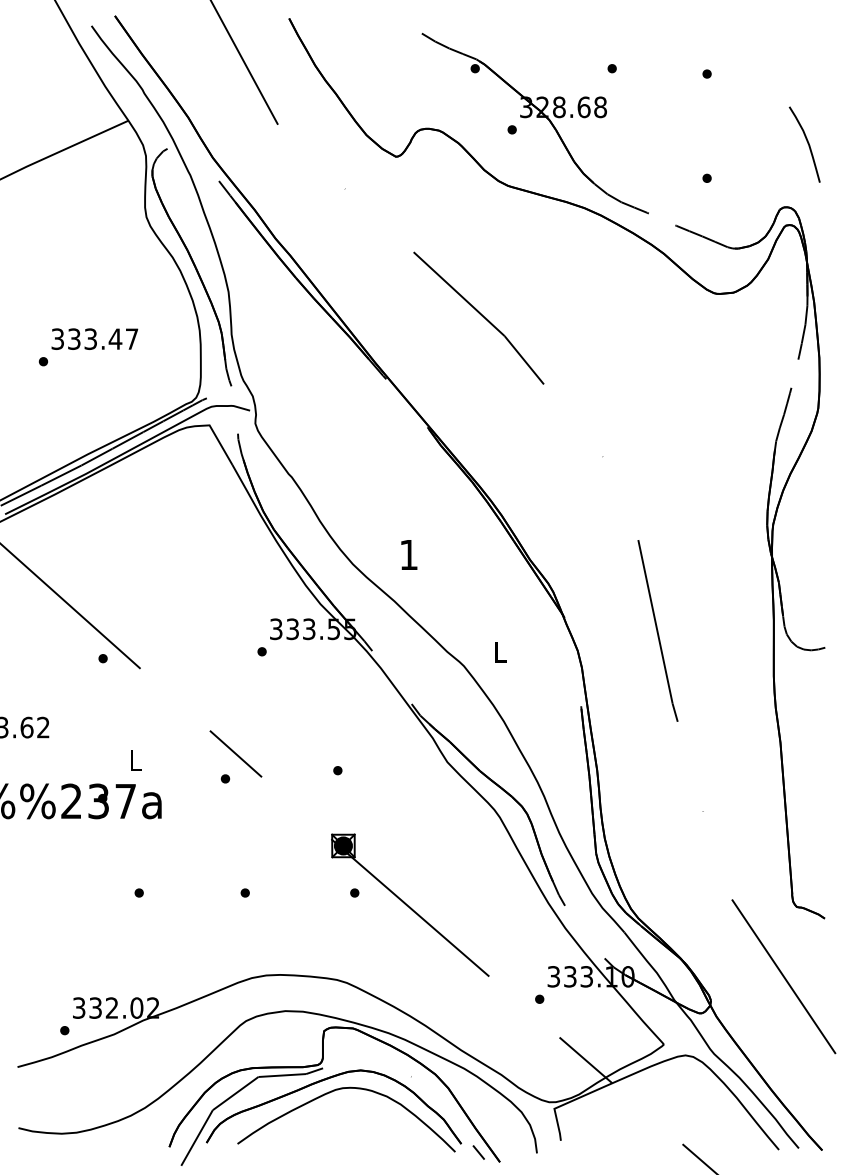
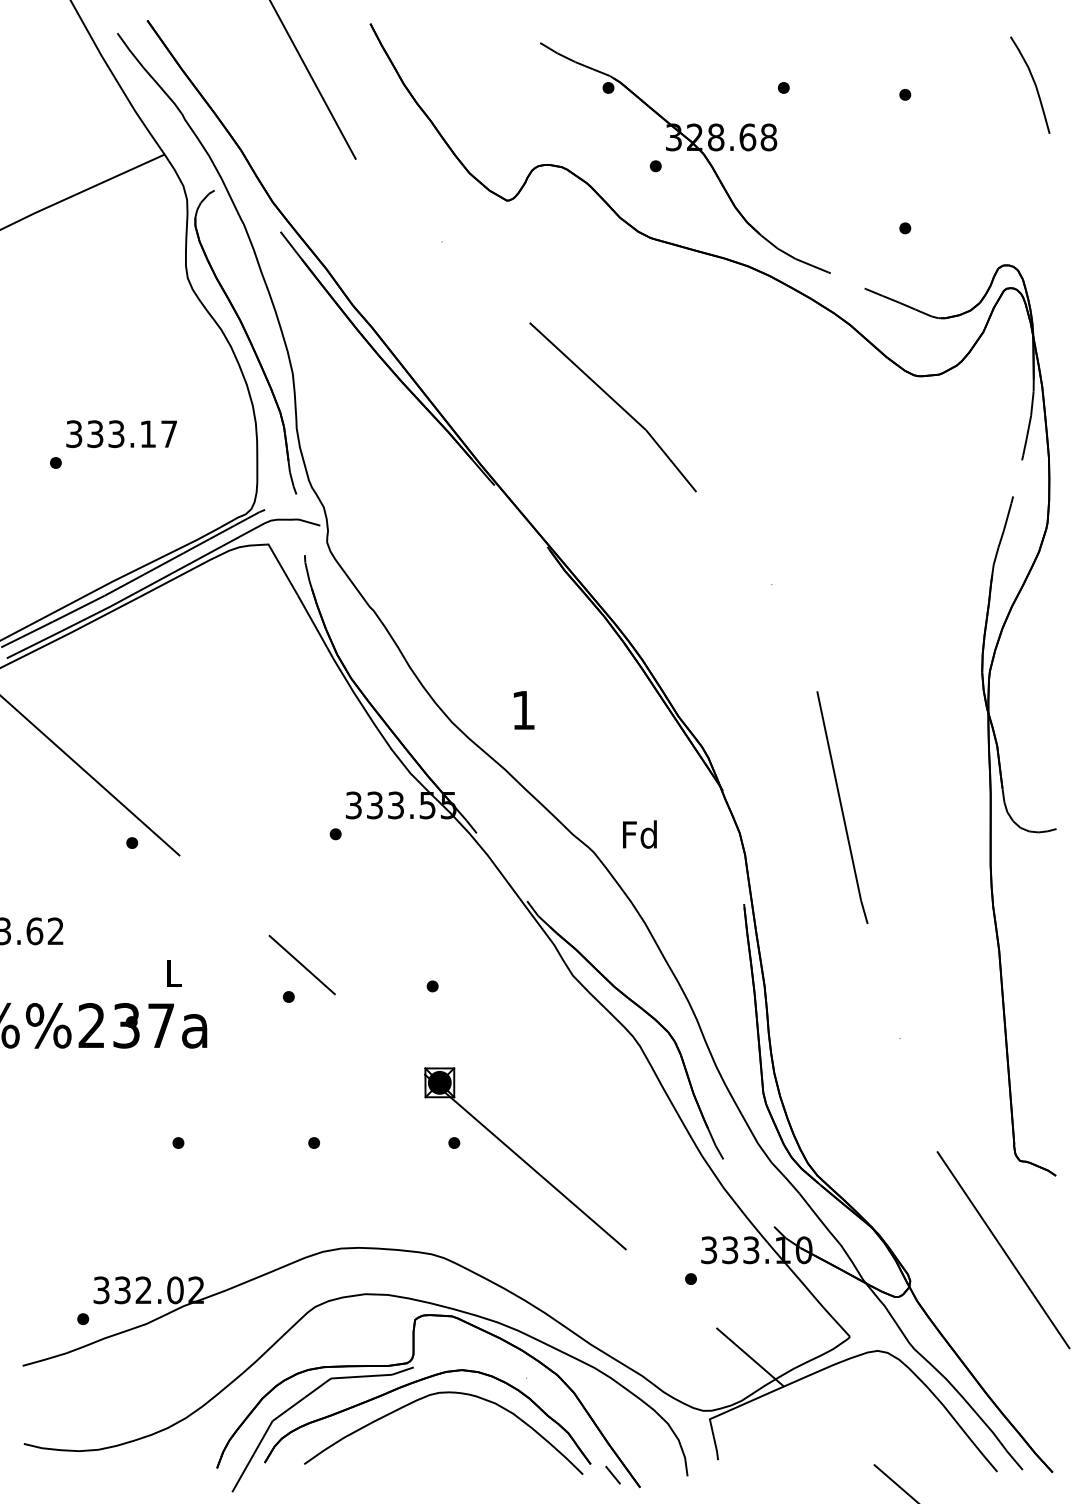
curve: (807, 142) -> (1033, 82), moved
text: (115, 338) -> (147, 433), 333.47 -> 333.17
text: (499, 651) -> (639, 834), L -> Fd

